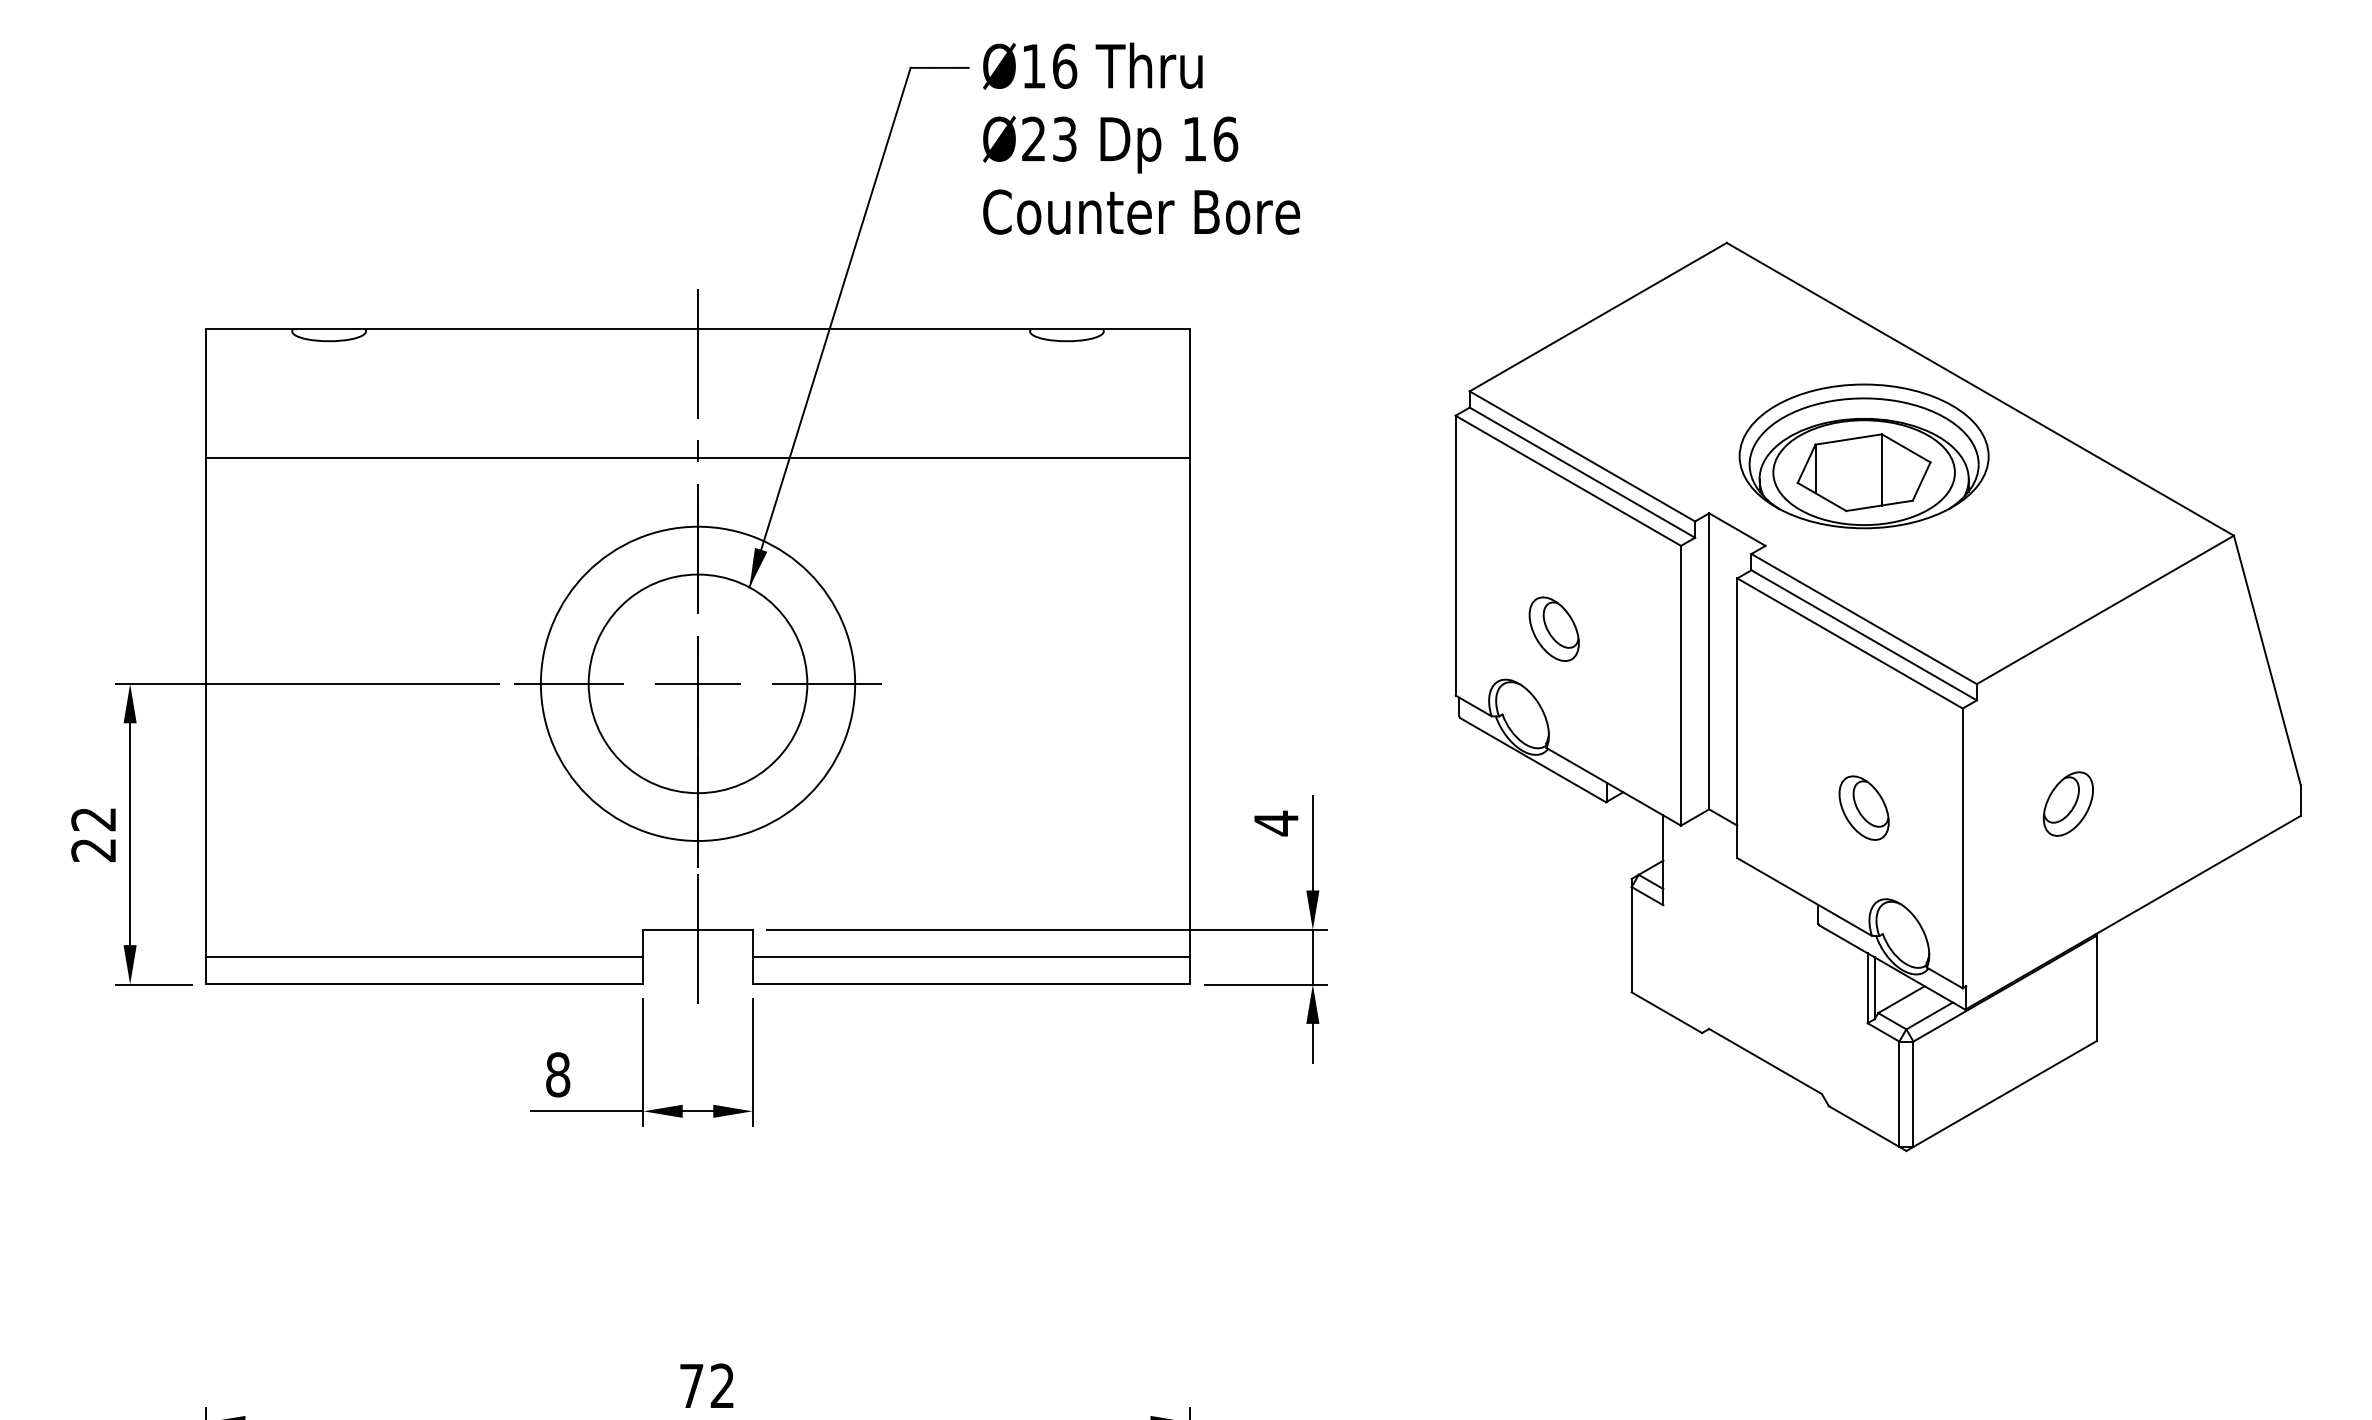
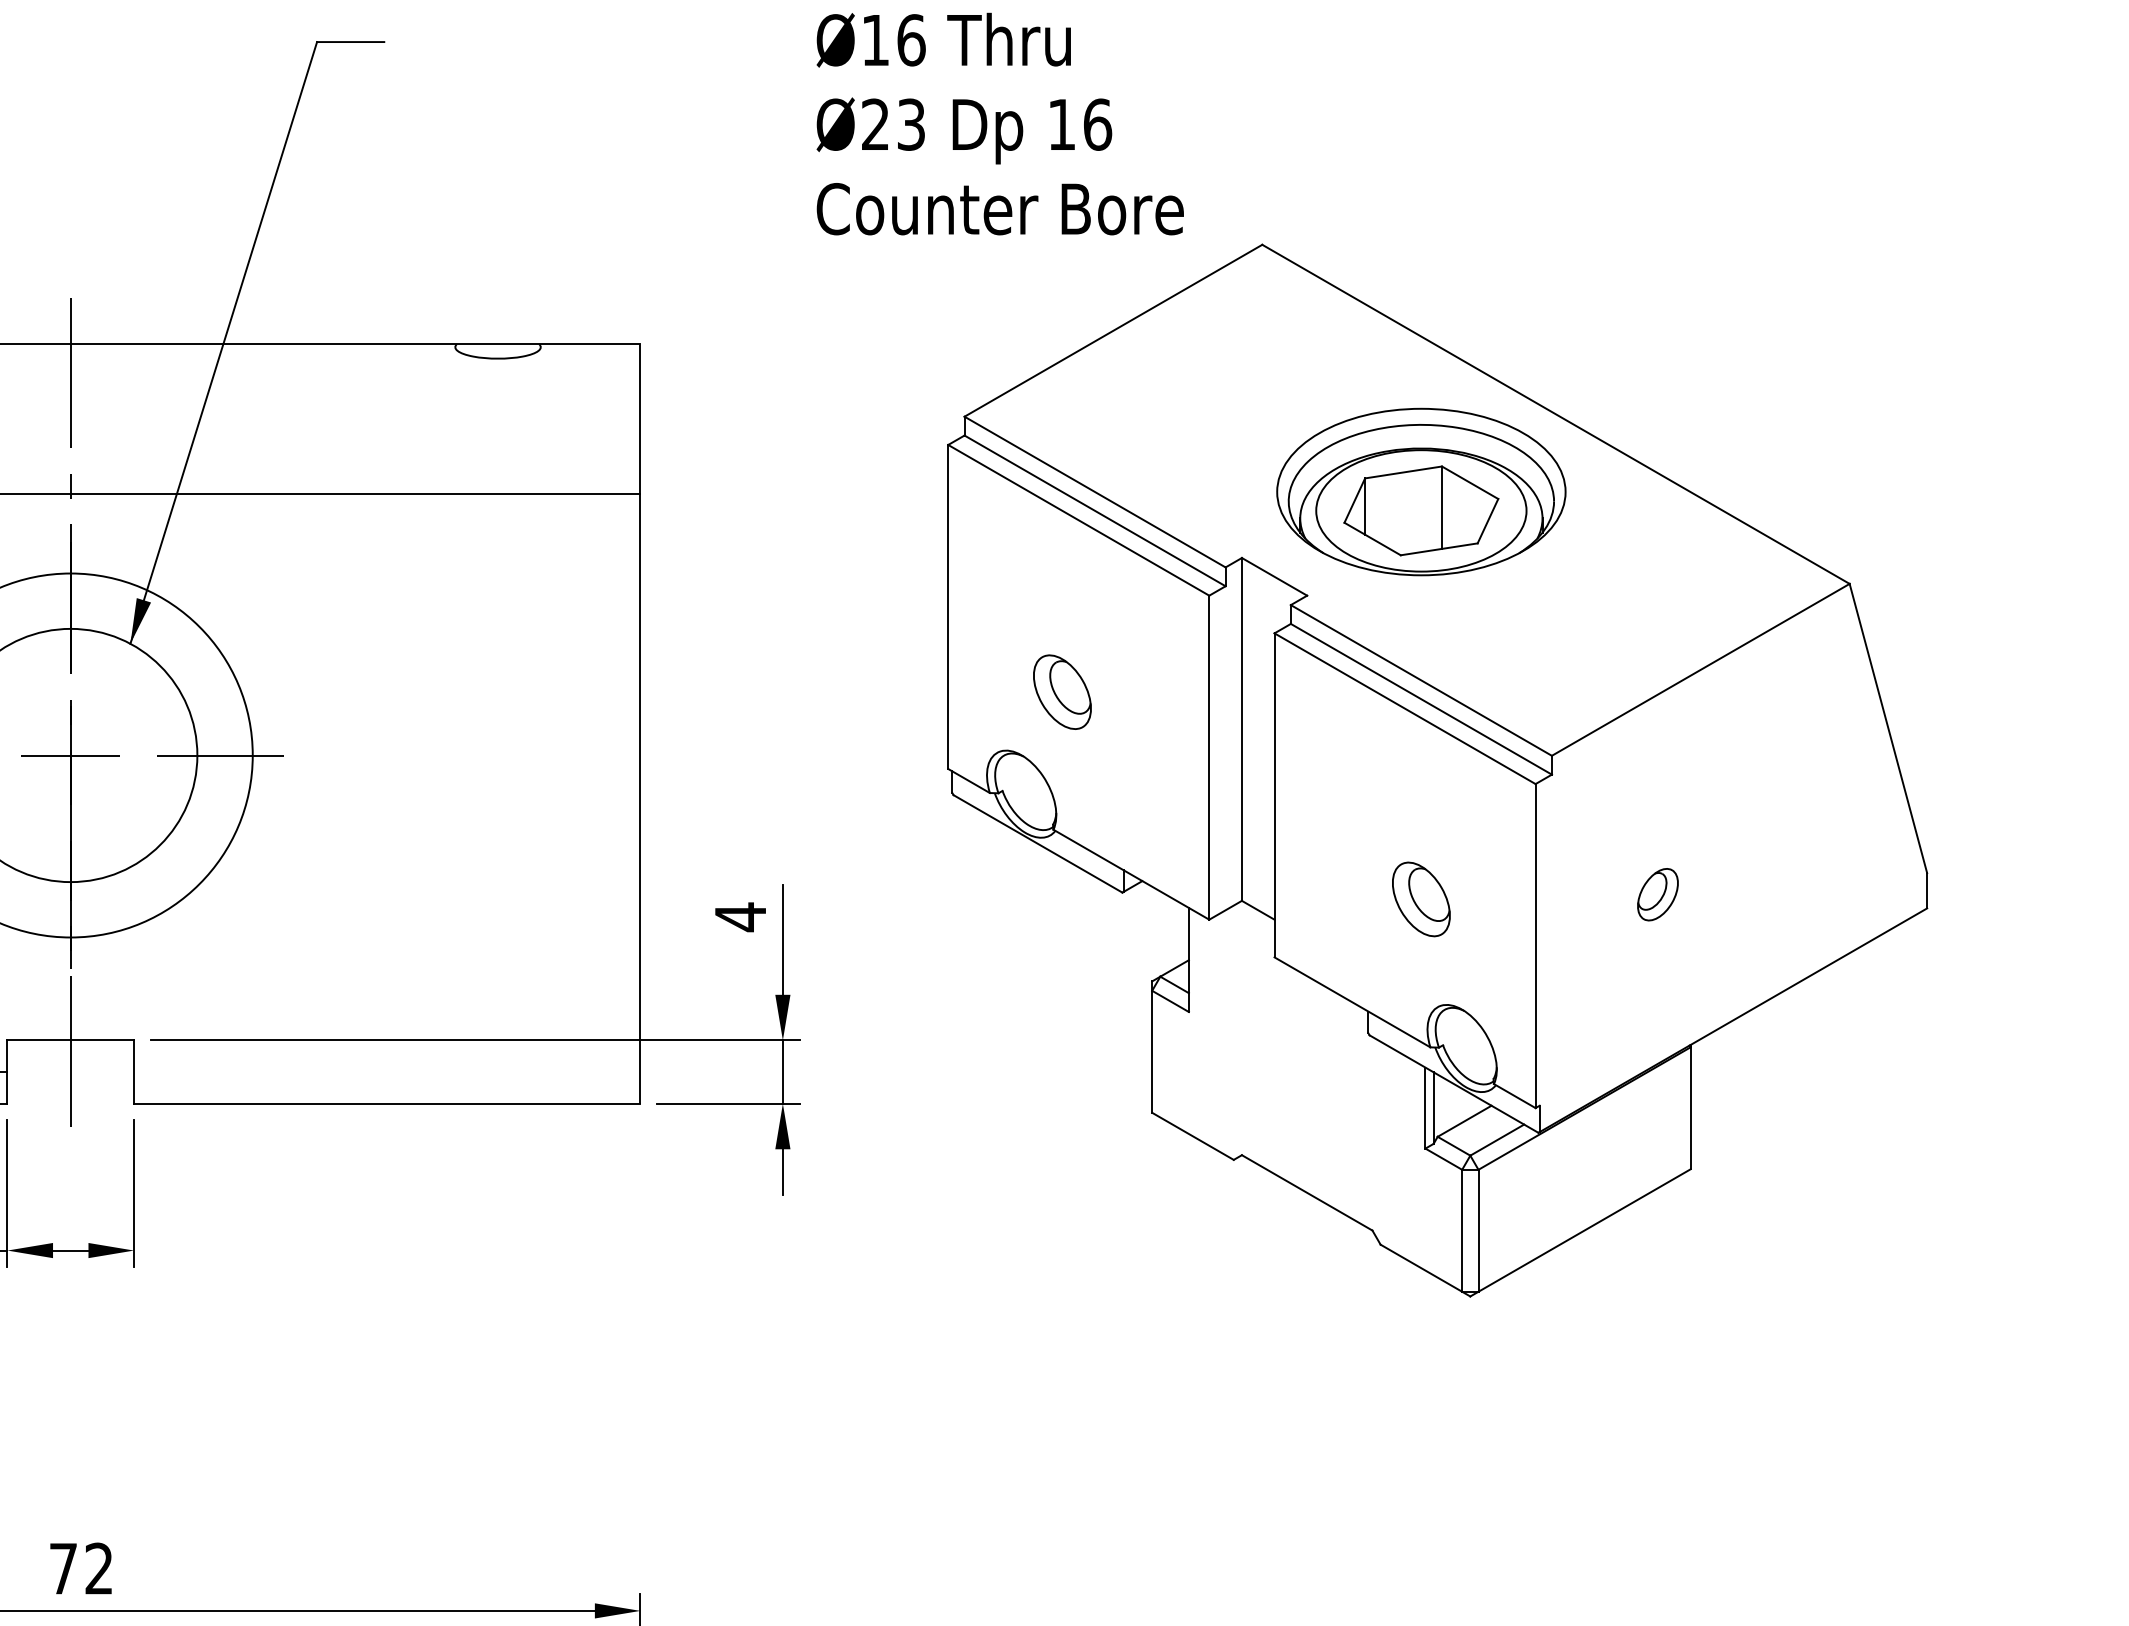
text: (1141, 138) -> (1000, 123), moved
part: (2068, 803) -> (1658, 894), size x0.7
line: (970, 957) -> (386, 1072), removed

